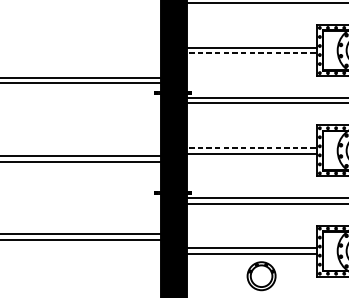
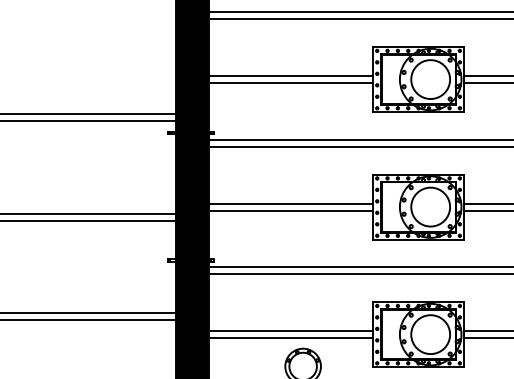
line: (248, 53) -> (286, 83), dashed -> solid
line: (248, 148) -> (286, 203), dashed -> solid

